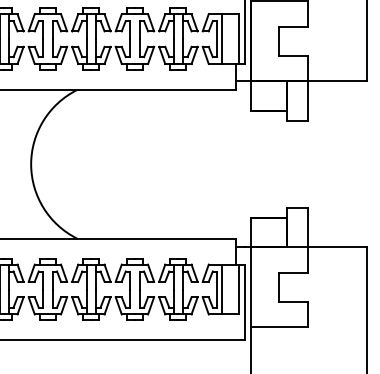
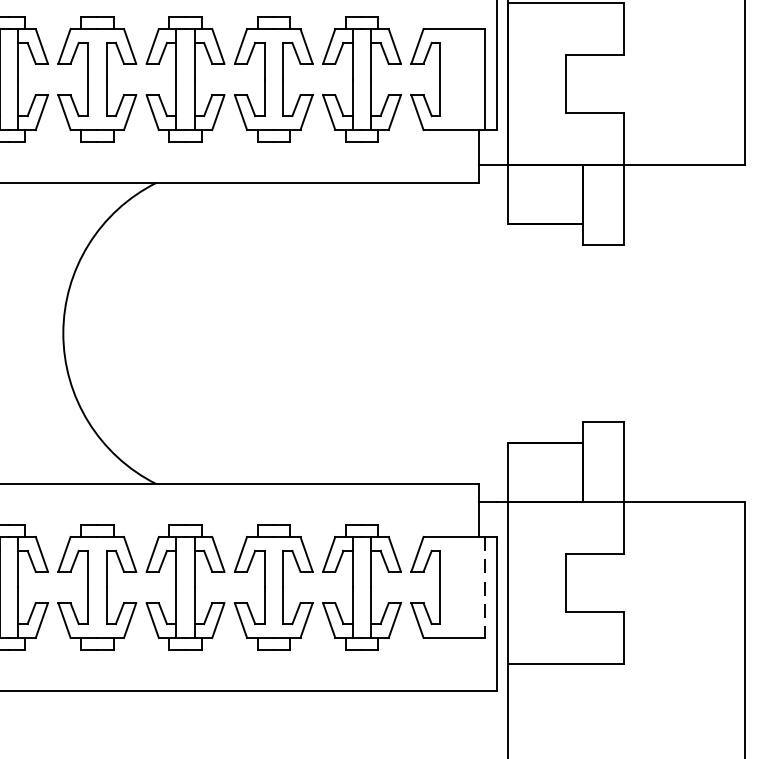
line: (221, 39) -> (449, 80), removed
line: (221, 289) -> (449, 587), removed
line: (238, 289) -> (483, 587), solid -> dashed

